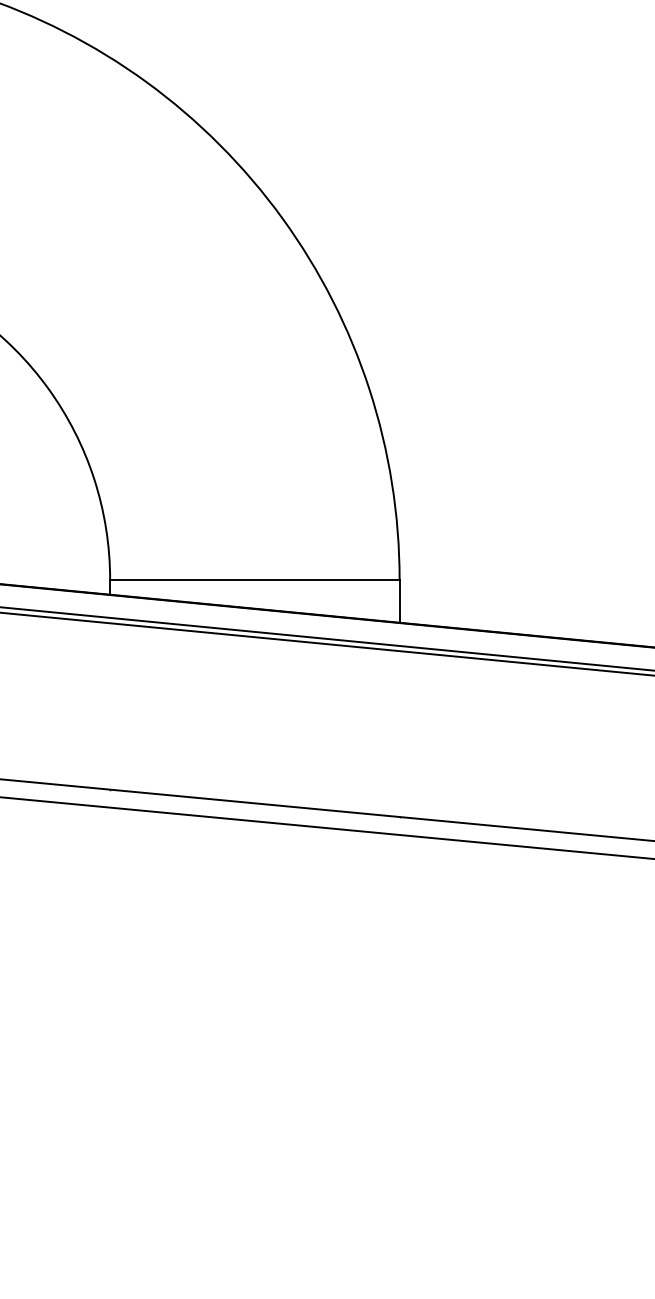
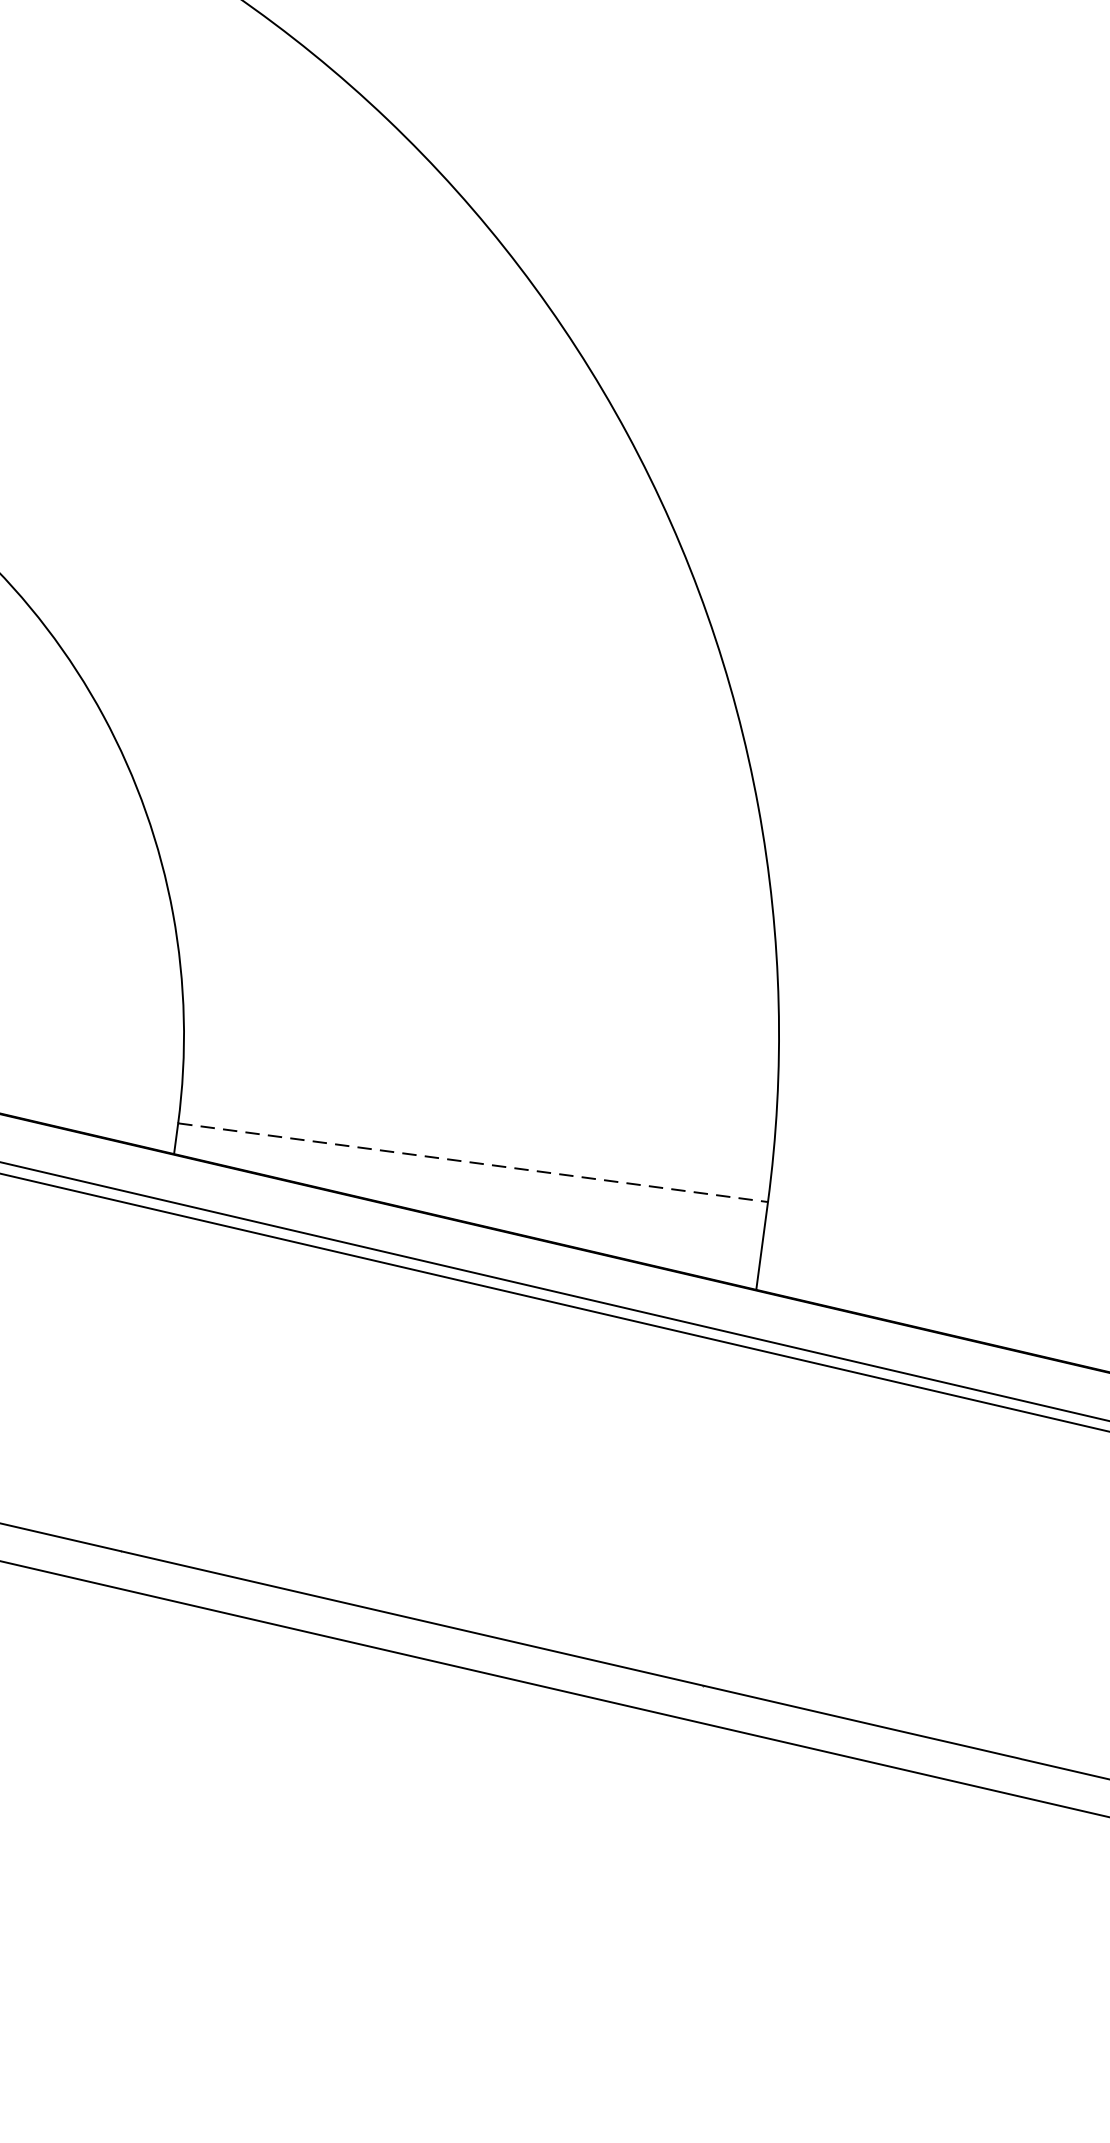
line: (254, 579) -> (472, 1162), solid -> dashed

